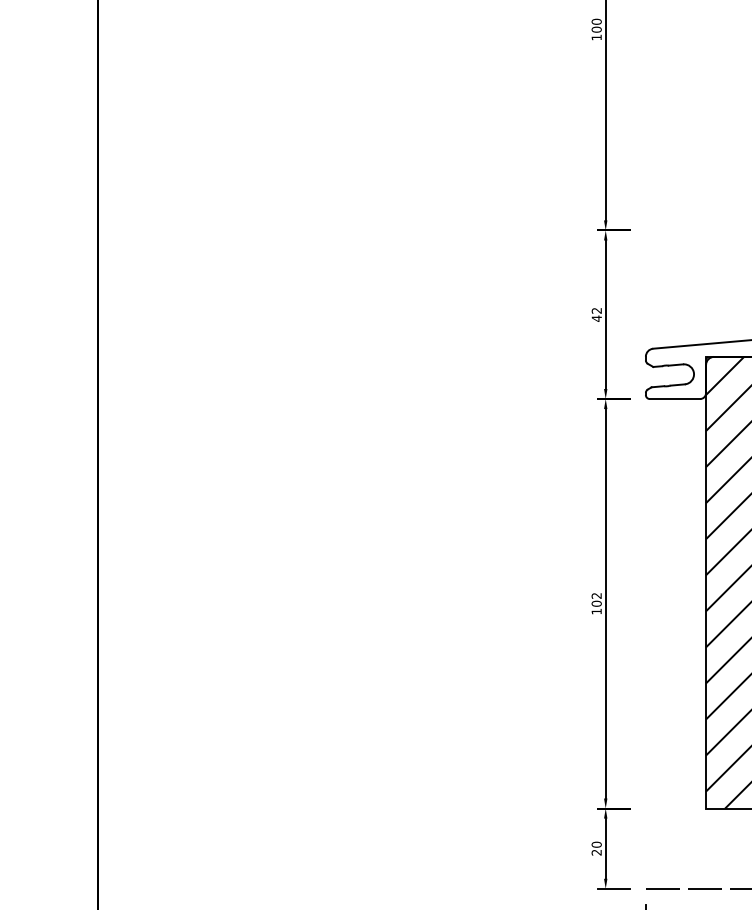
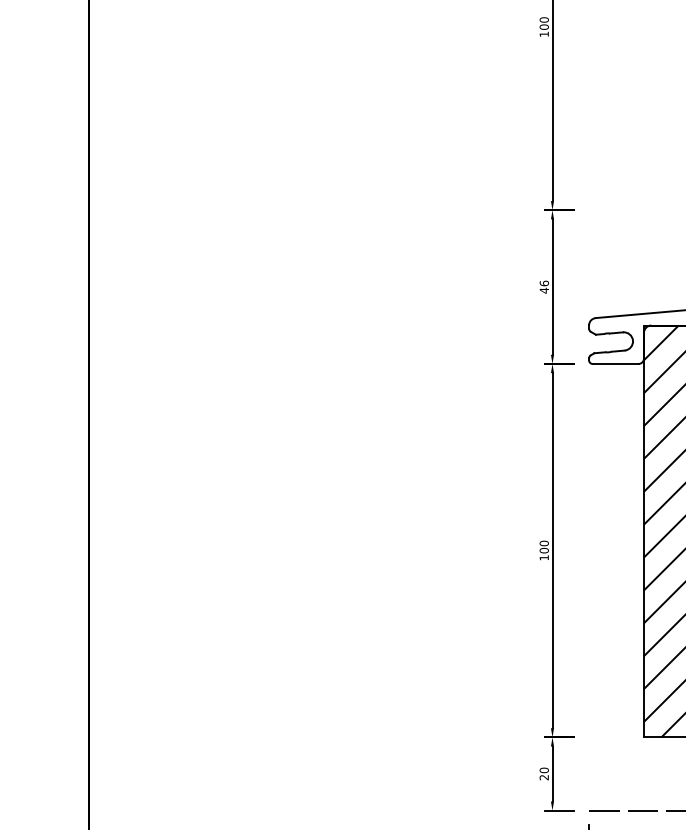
text: (596, 310) -> (544, 283), 42 -> 46
text: (595, 595) -> (543, 543), 102 -> 100

